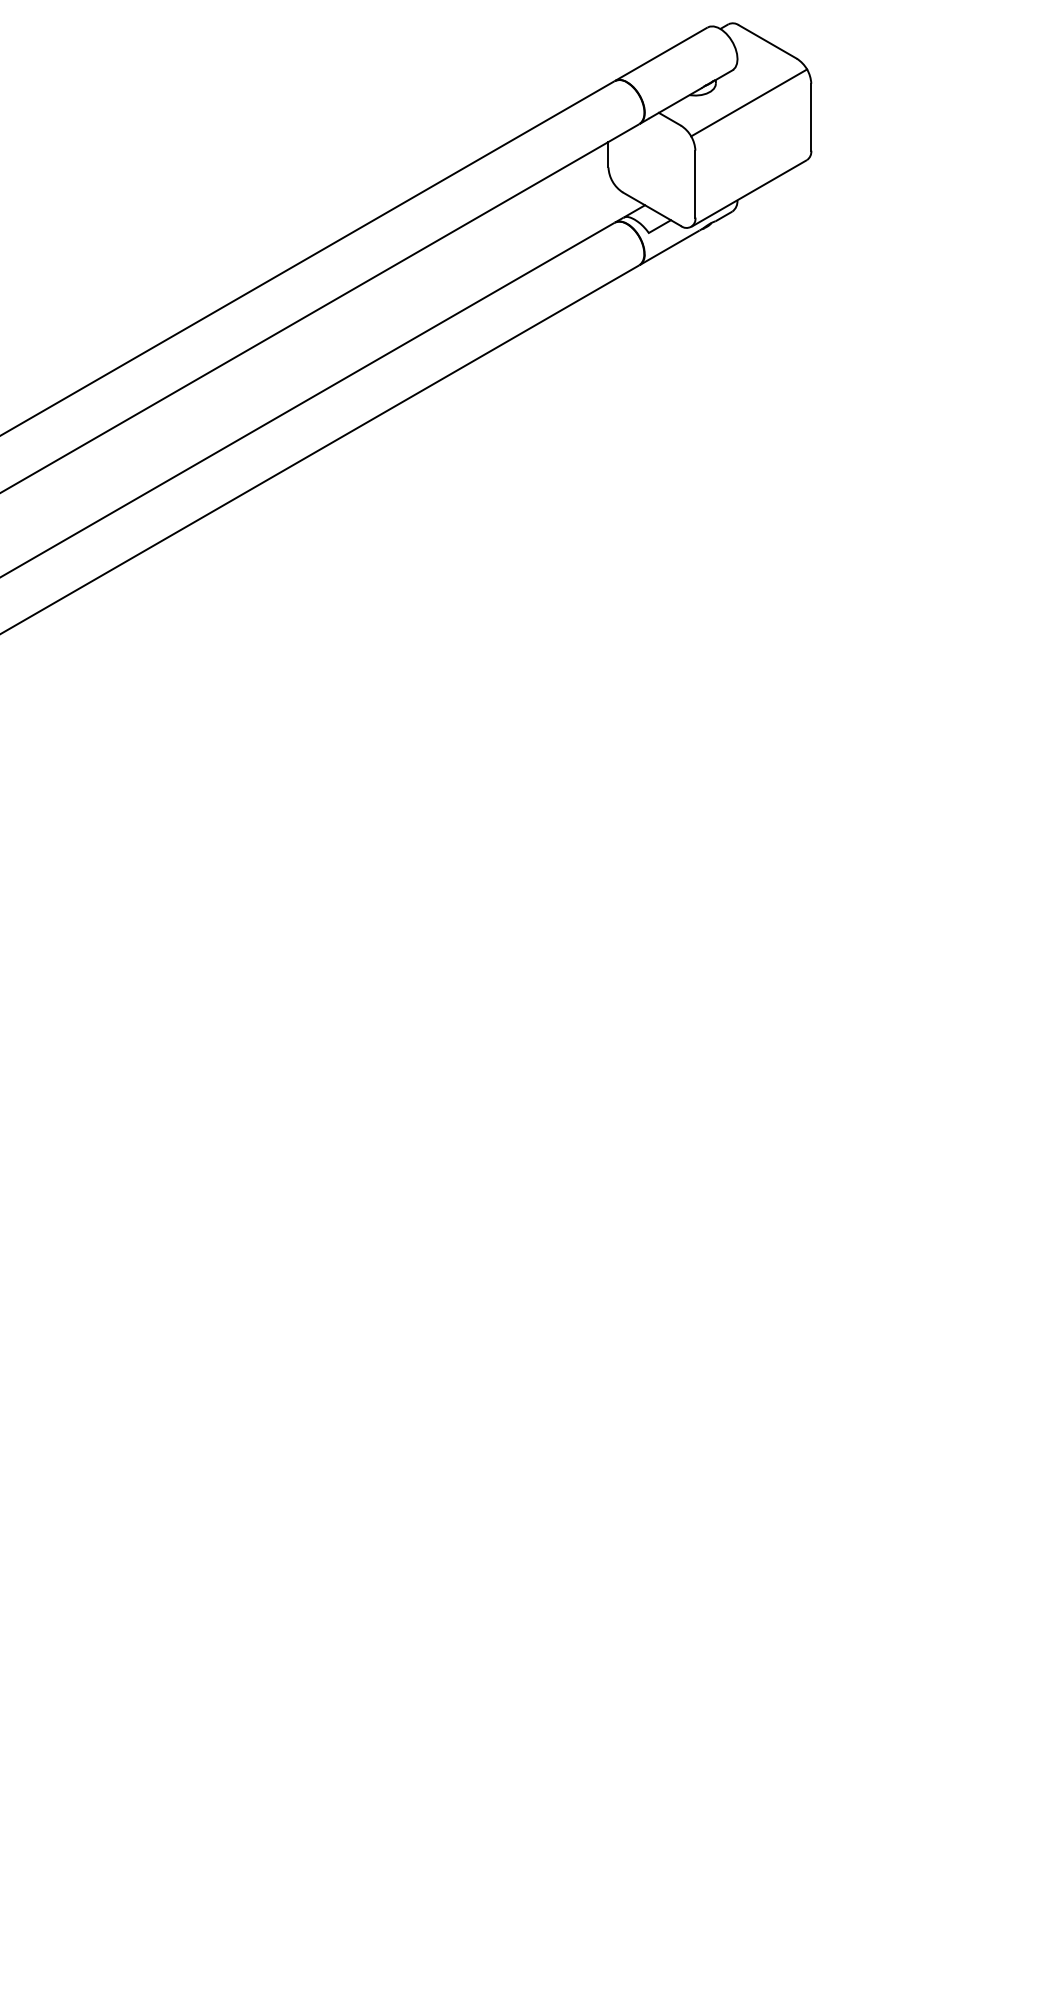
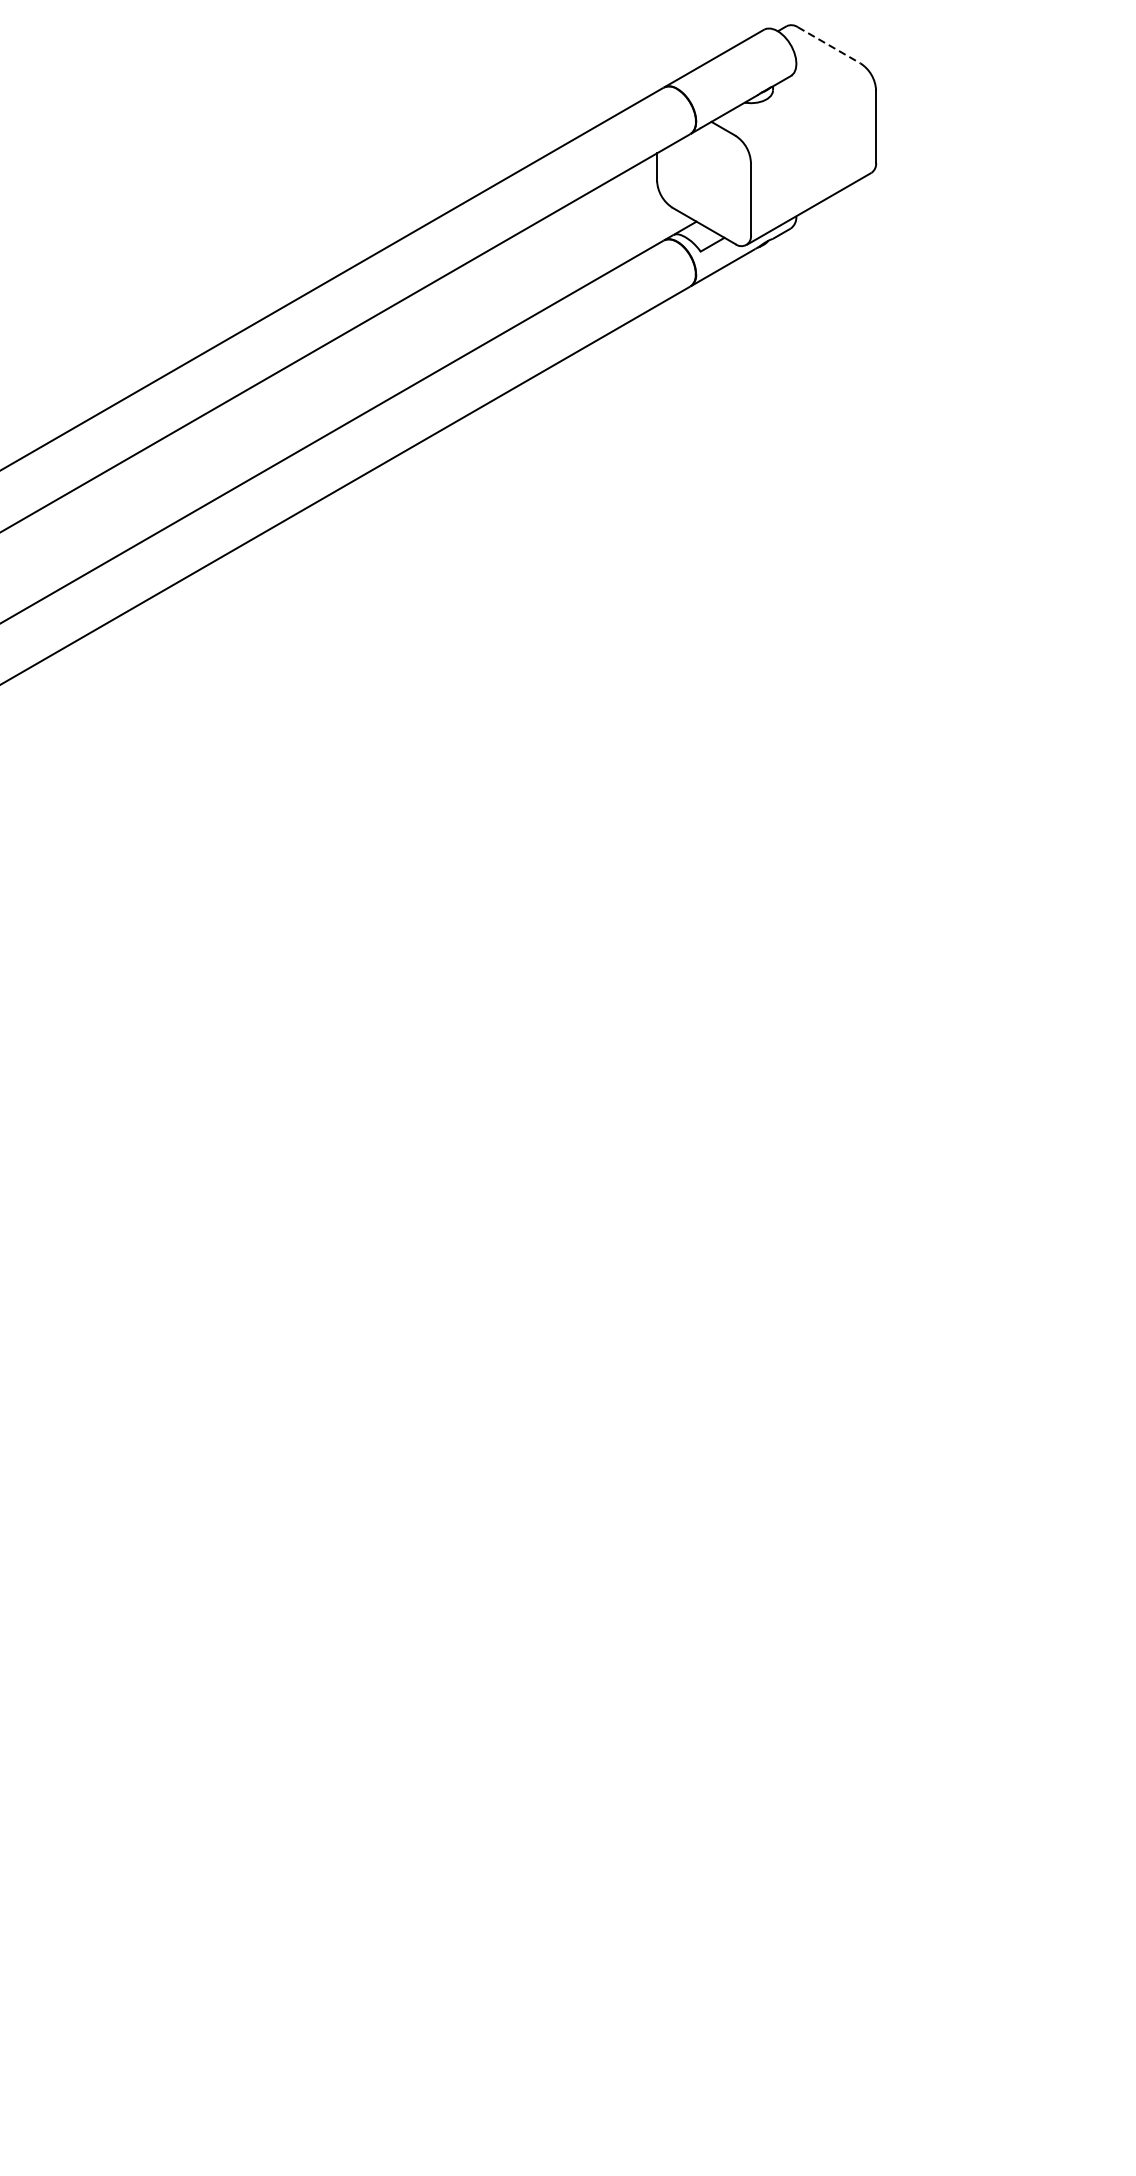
line: (768, 42) -> (829, 45), solid -> dashed
line: (749, 102) -> (809, 110), removed

